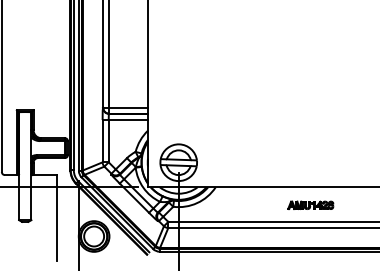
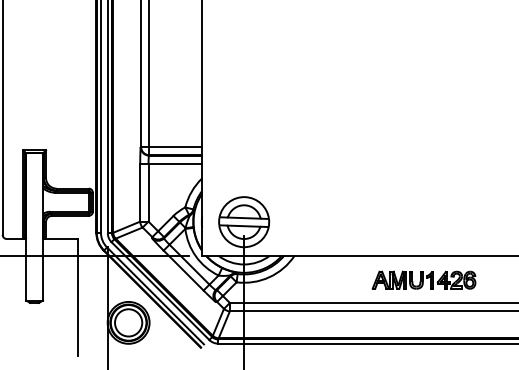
part: (310, 205) -> (423, 280), size x1.67

